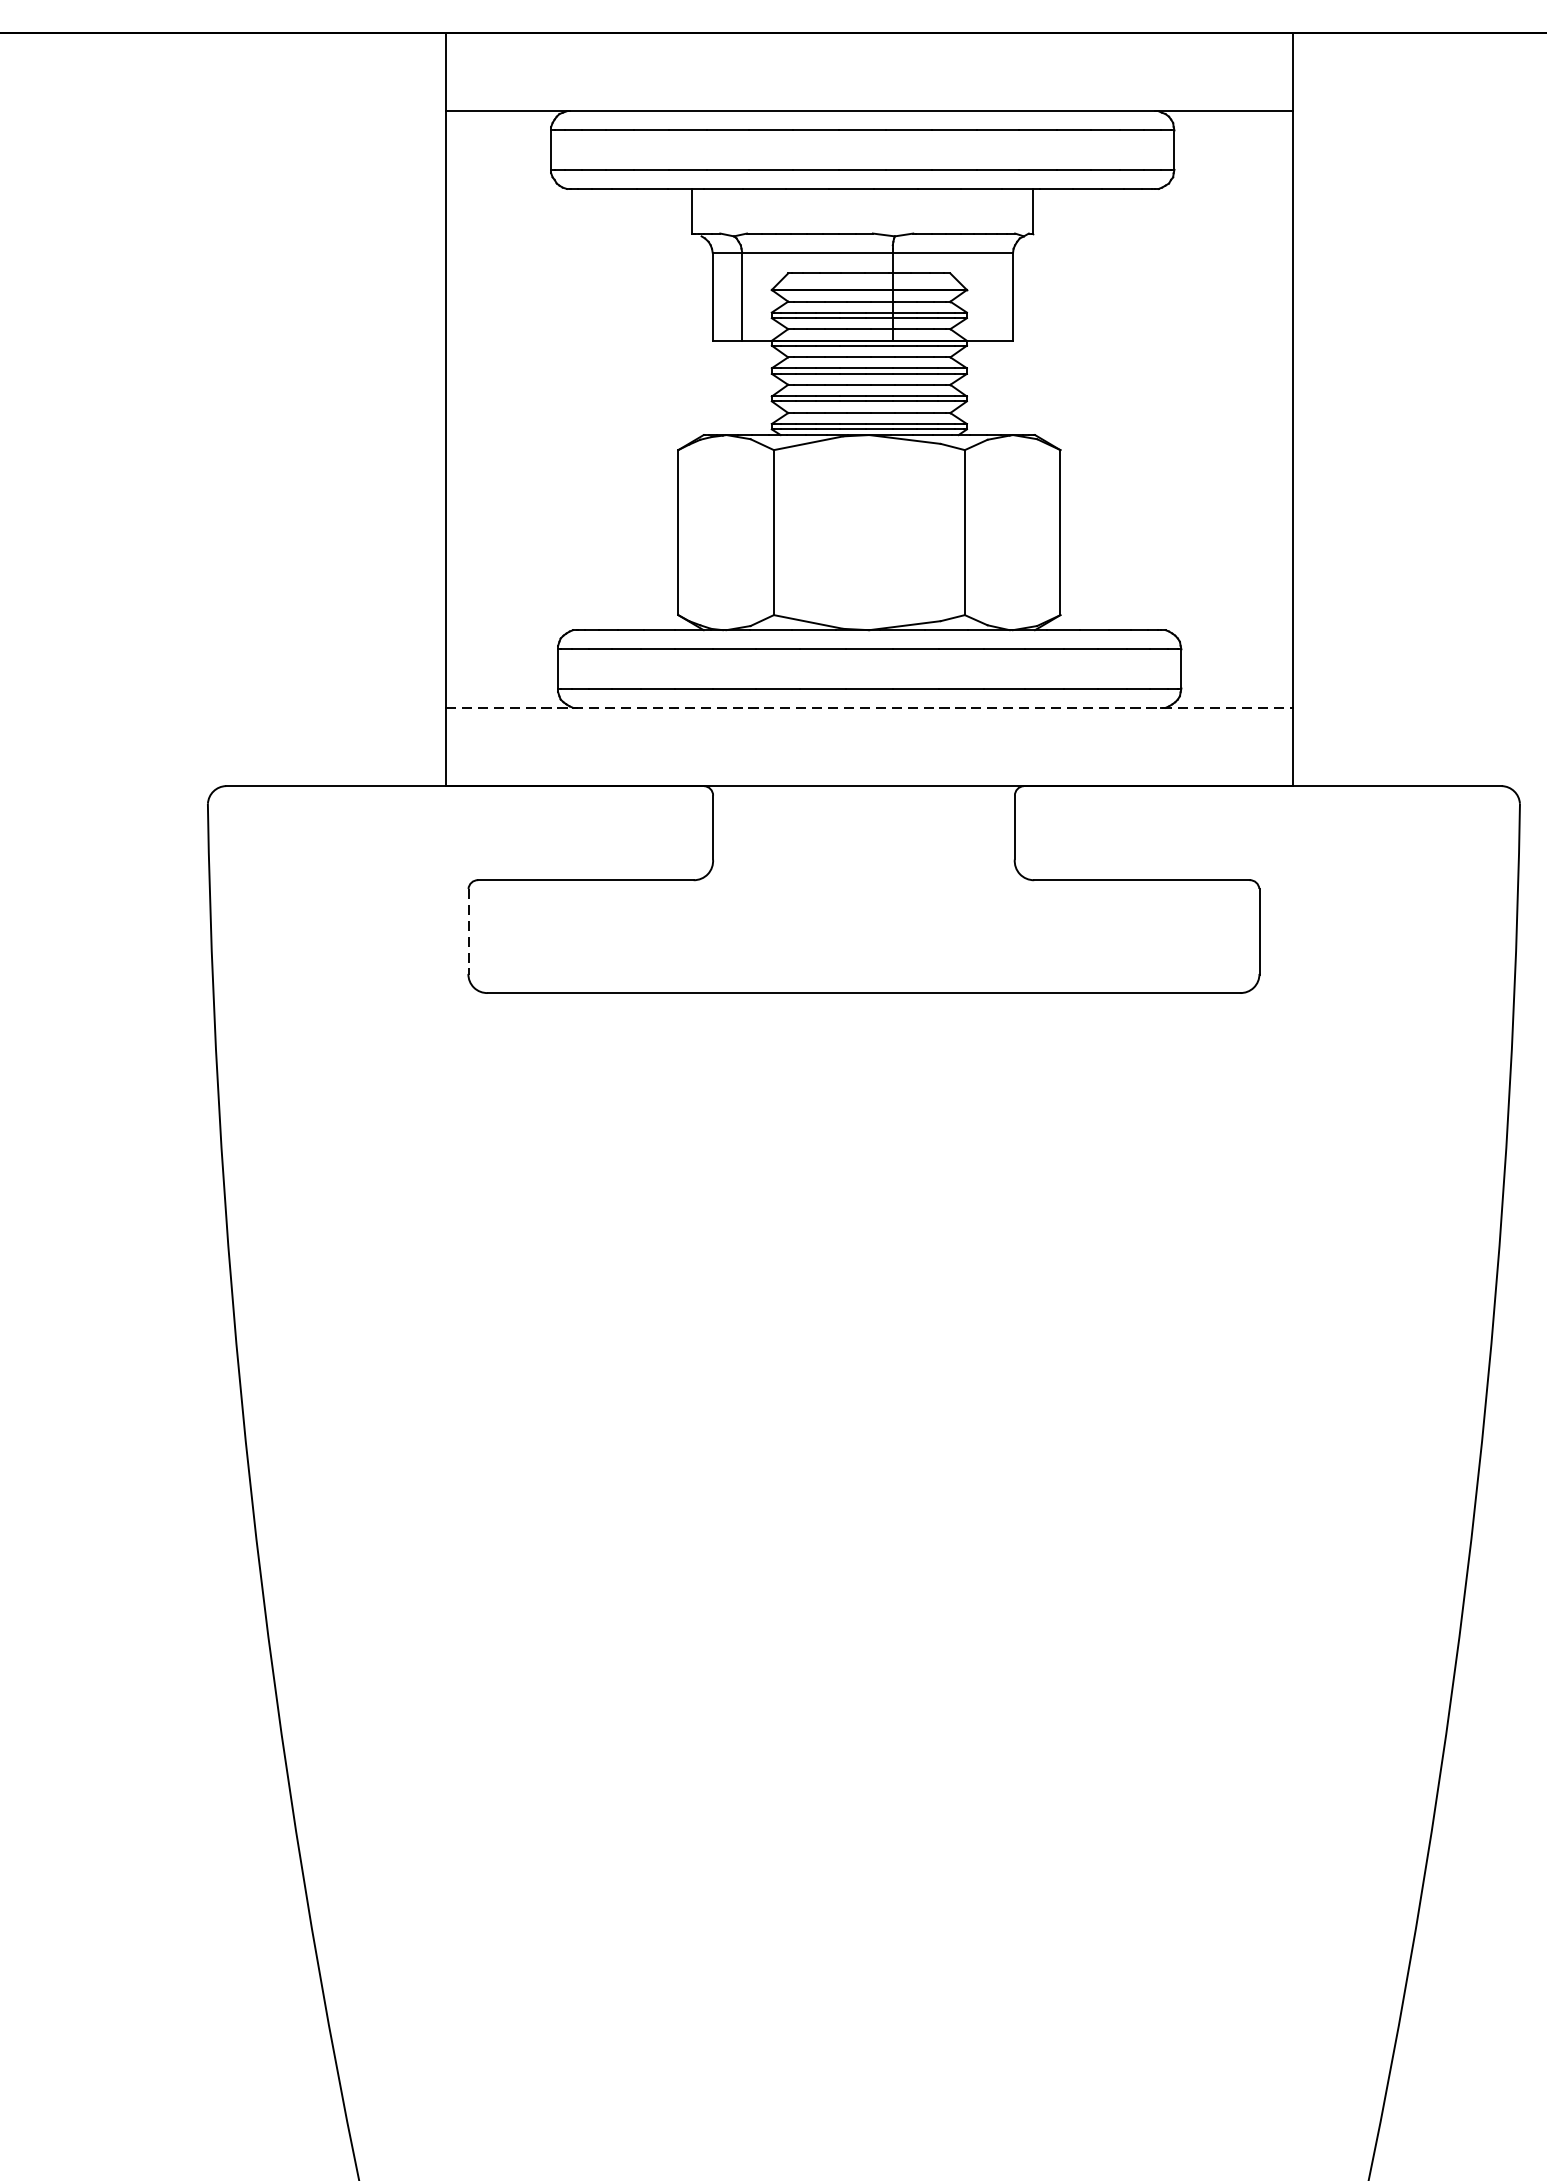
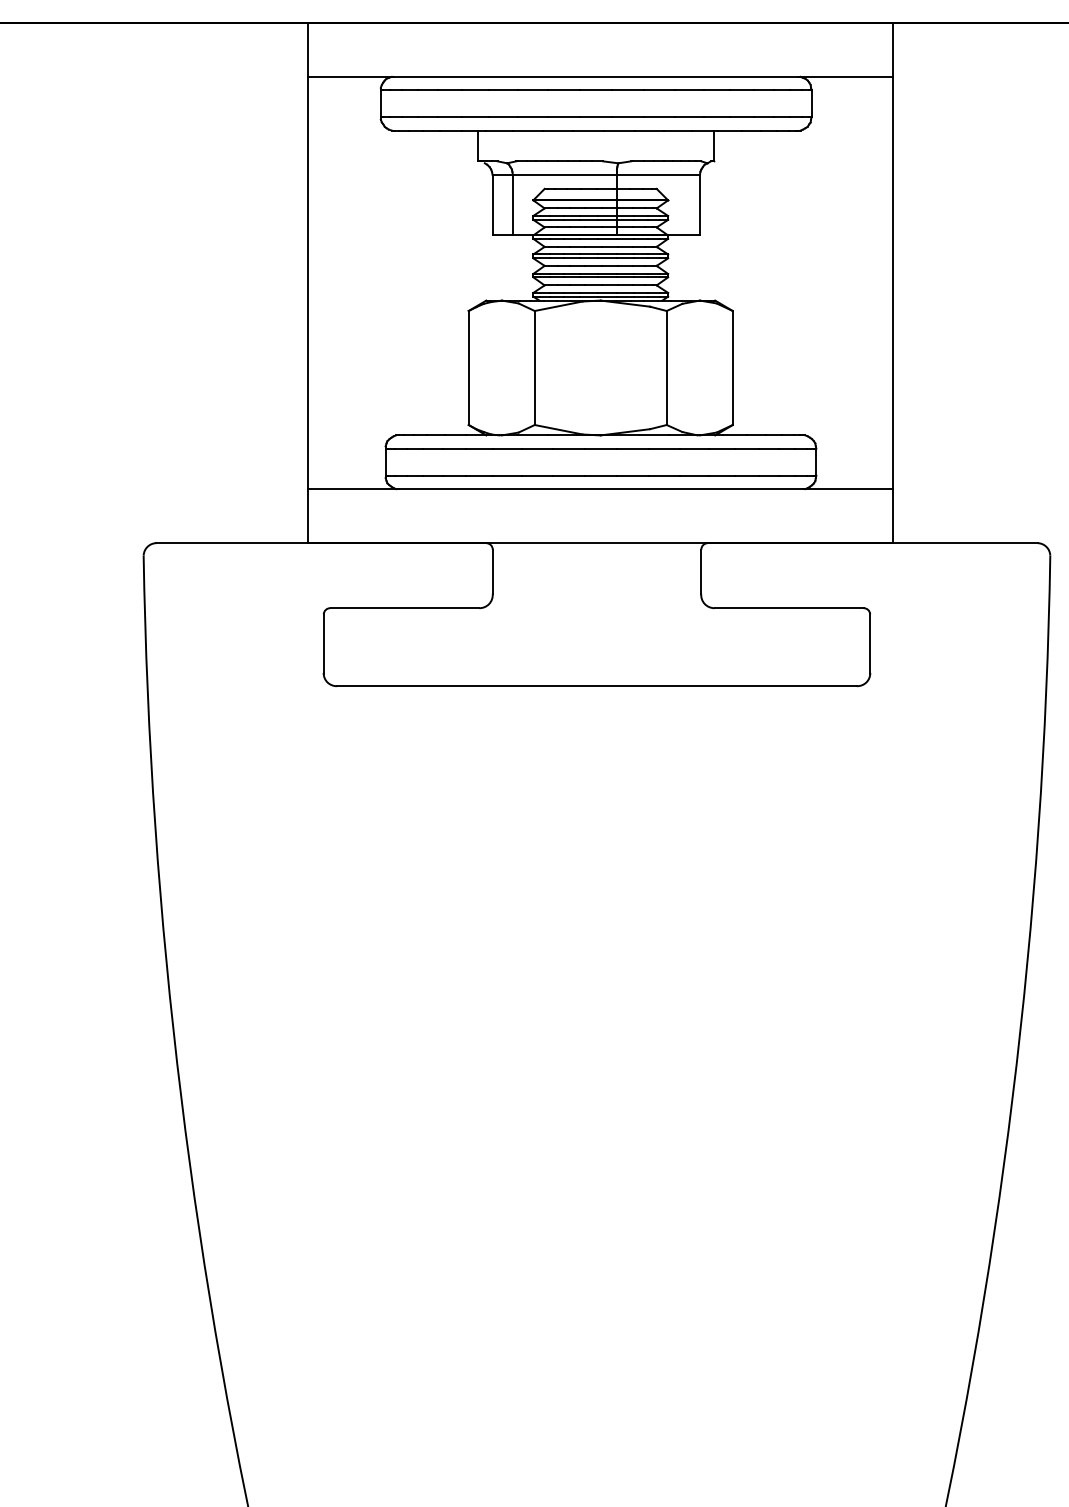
line: (869, 708) -> (600, 489), dashed -> solid
line: (468, 931) -> (323, 643), dashed -> solid

